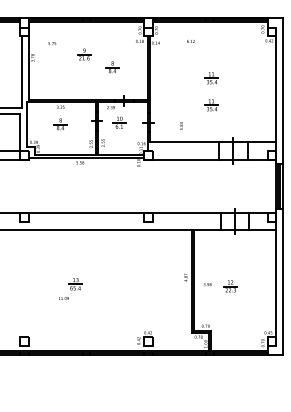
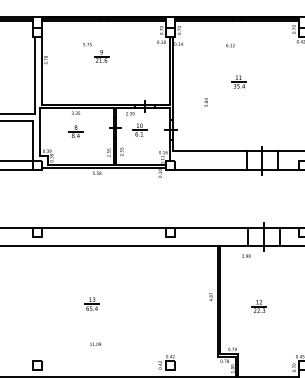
text: (190, 41) -> (230, 45), moved
text: (52, 43) -> (87, 44), moved
part: (112, 67) -> (131, 70), removed
part: (211, 105) -> (238, 111), removed
text: (181, 125) -> (206, 101), moved
text: (207, 284) -> (246, 255), moved
text: (63, 298) -> (95, 344), moved

